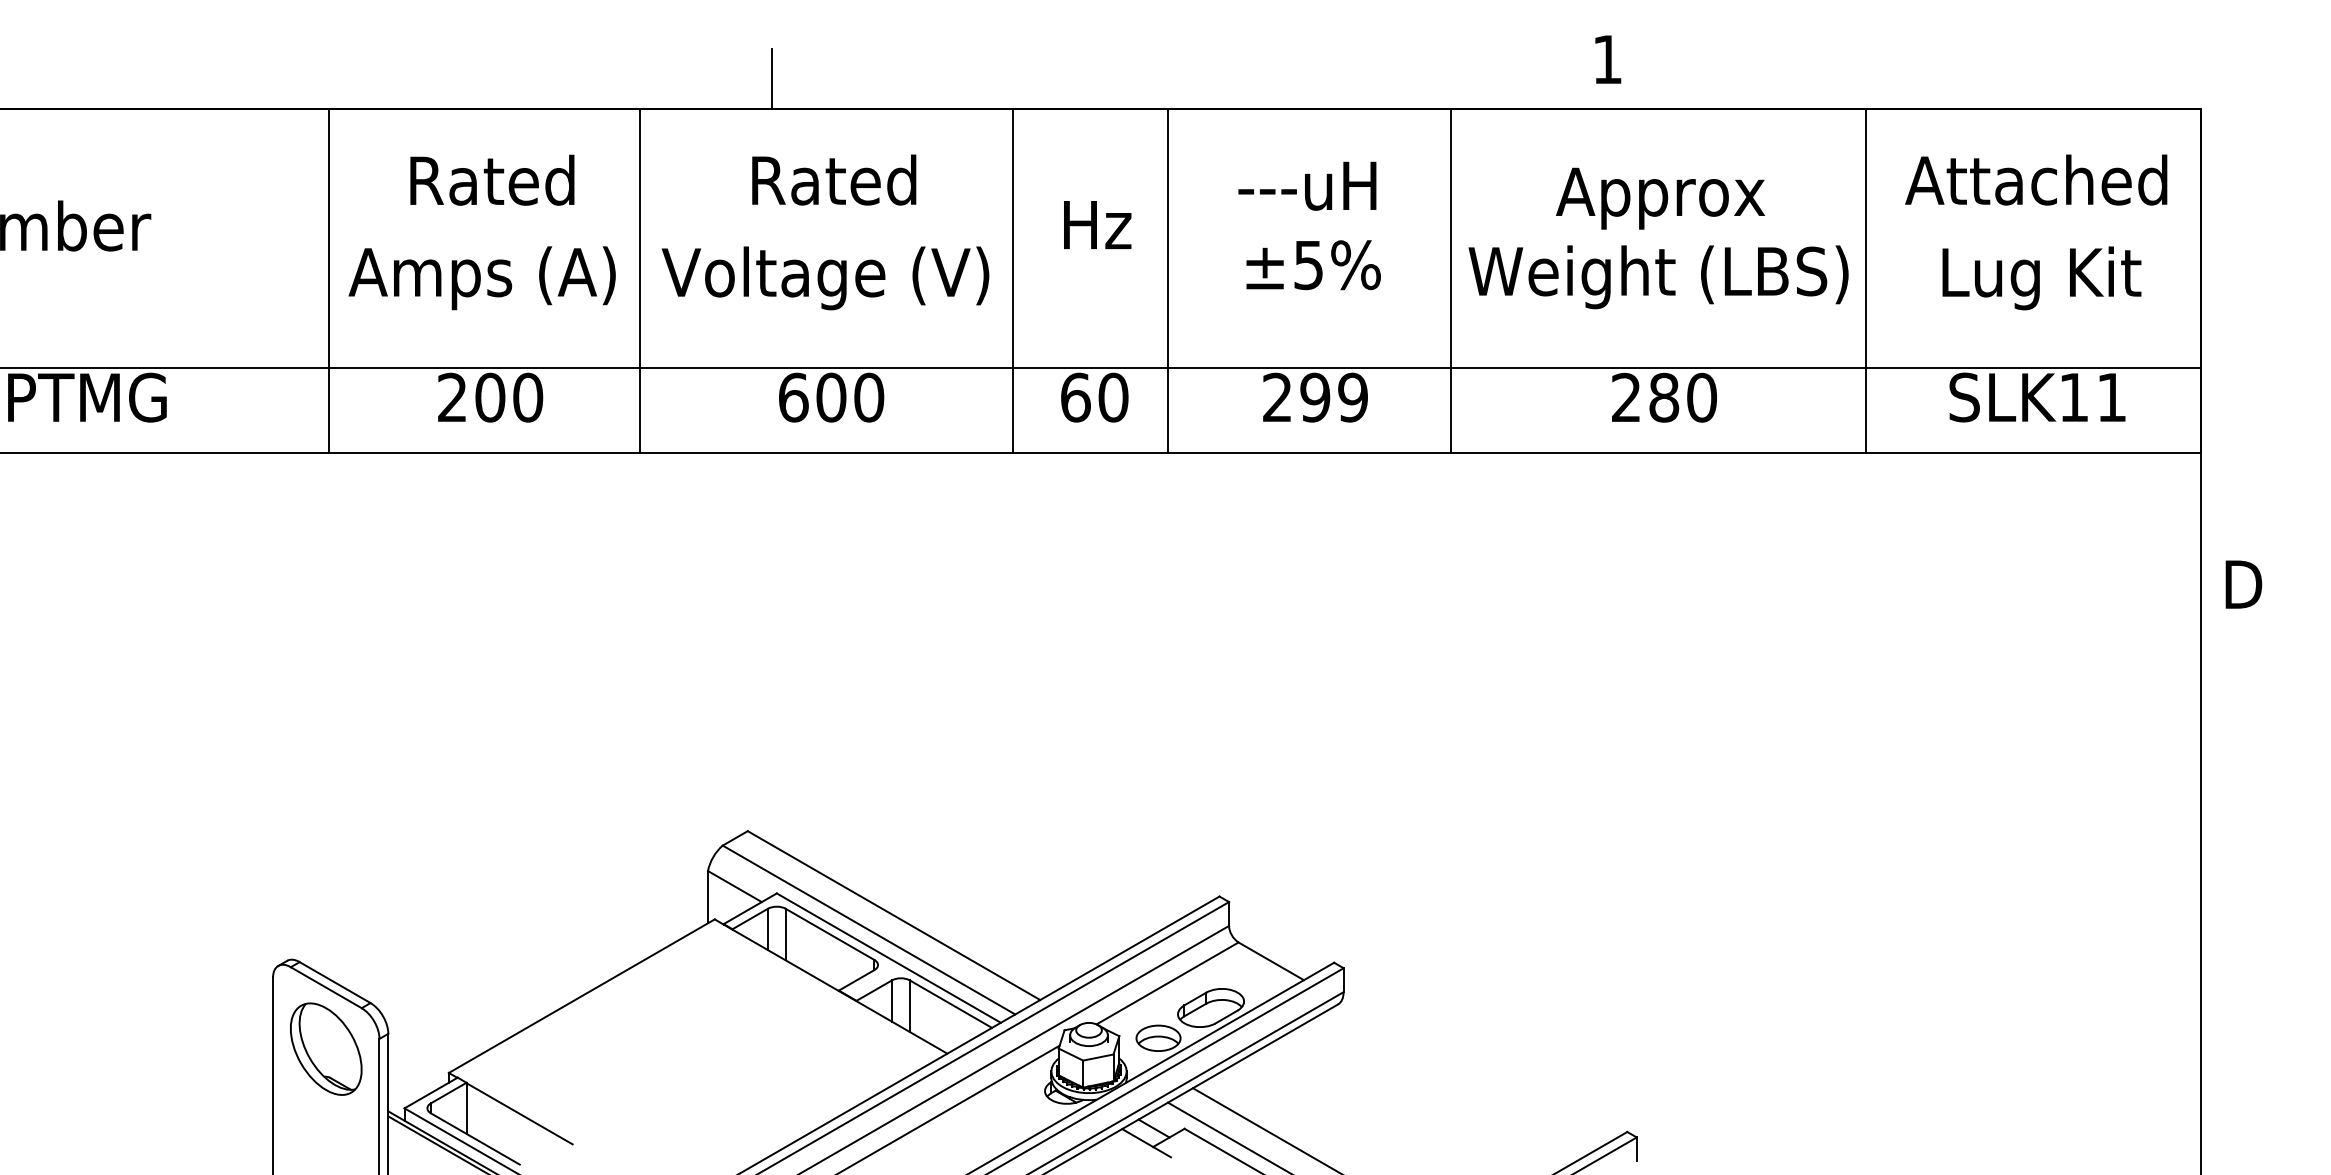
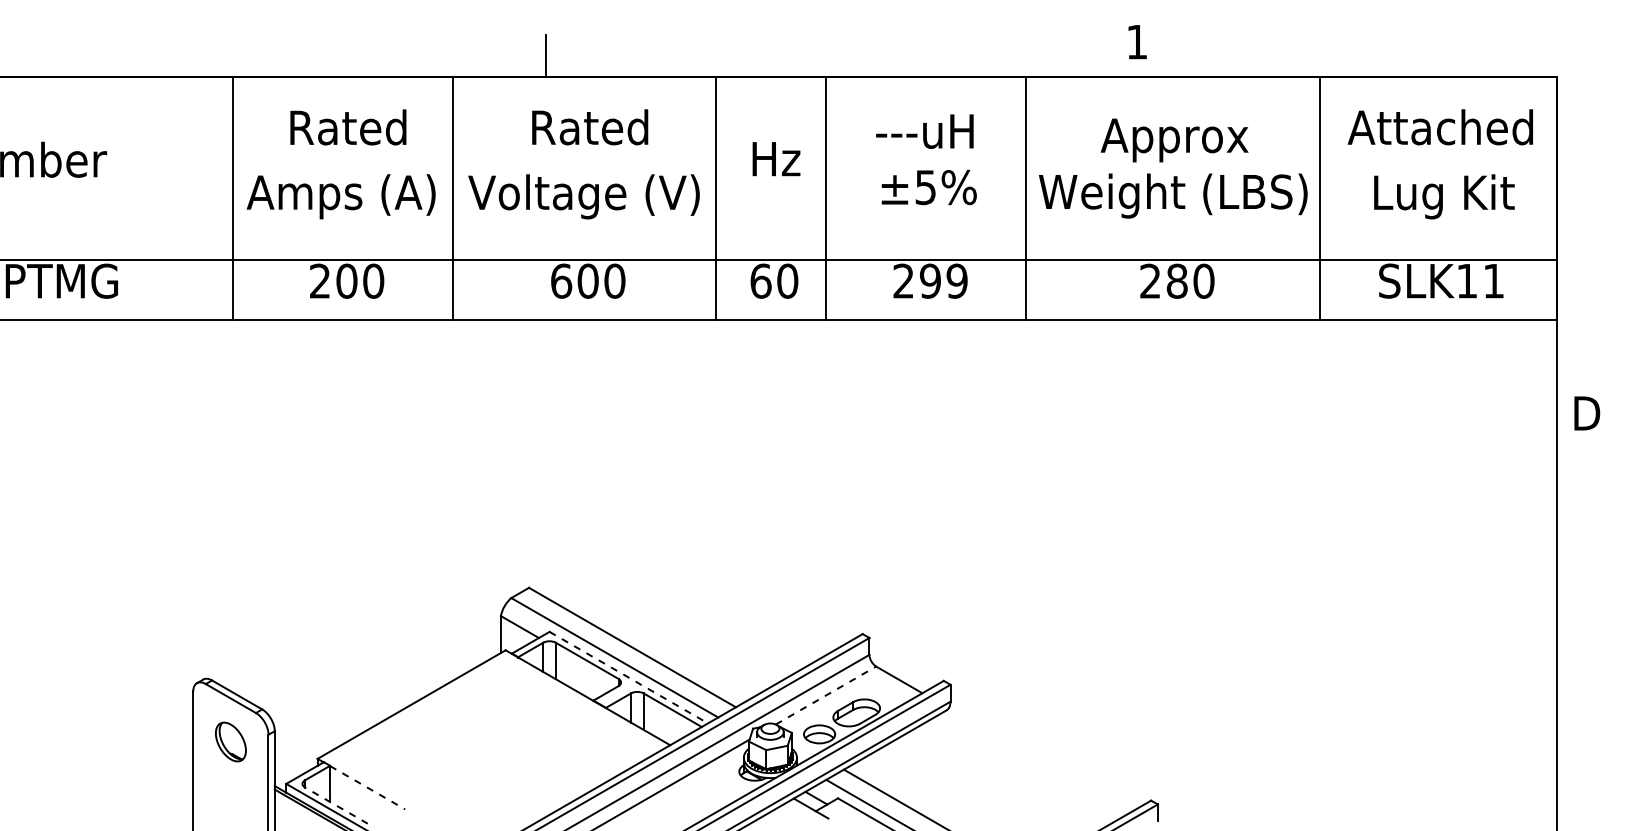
line: (889, 957) -> (629, 677), solid -> dashed
line: (1166, 983) -> (825, 695), solid -> dashed
part: (325, 1048) -> (230, 741), size x0.6
line: (520, 1113) -> (368, 787), solid -> dashed
line: (475, 1138) -> (336, 805), solid -> dashed

